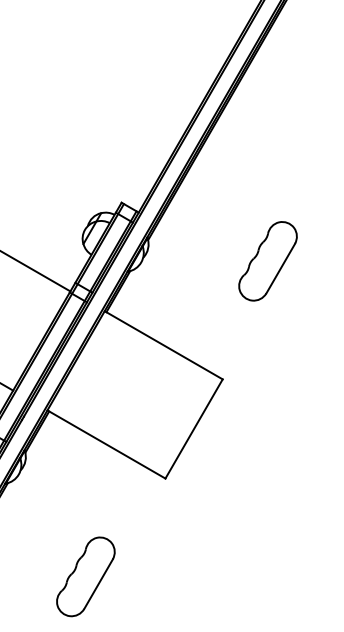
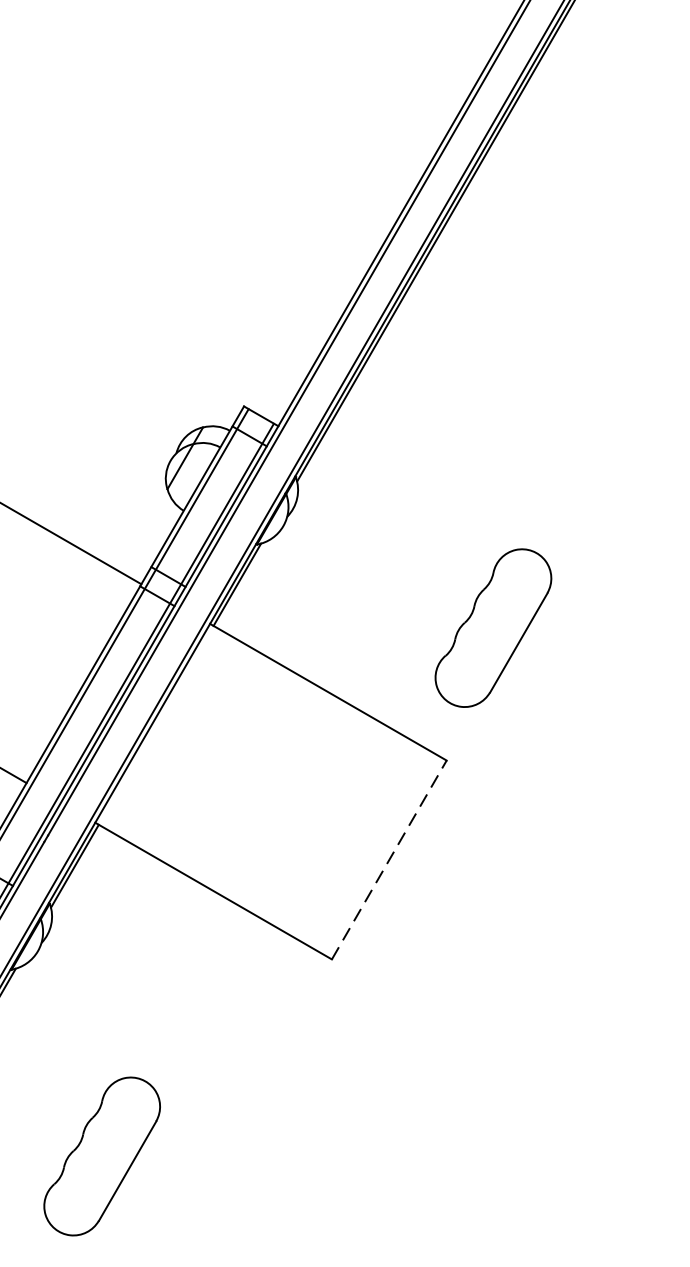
part: (267, 261) -> (492, 628), moved
line: (194, 428) -> (390, 859), solid -> dashed
part: (85, 576) -> (101, 1155), moved

